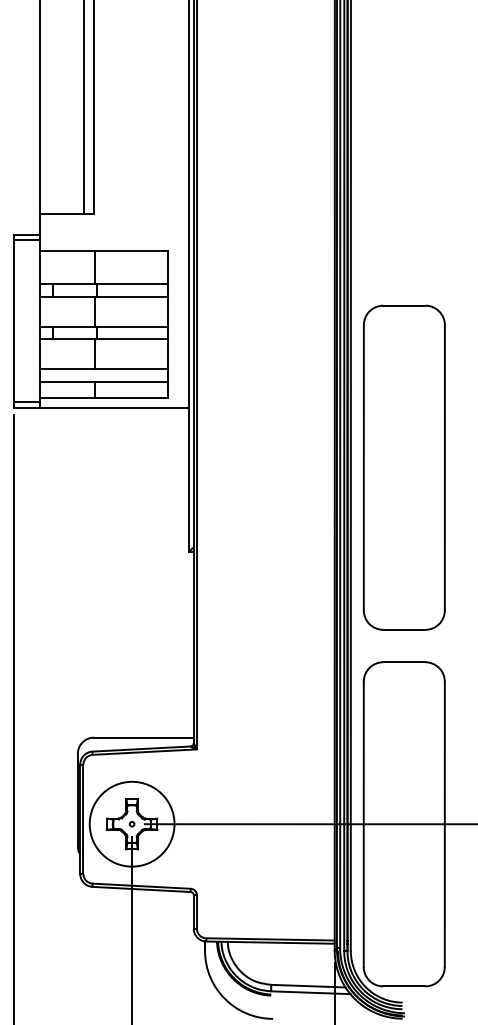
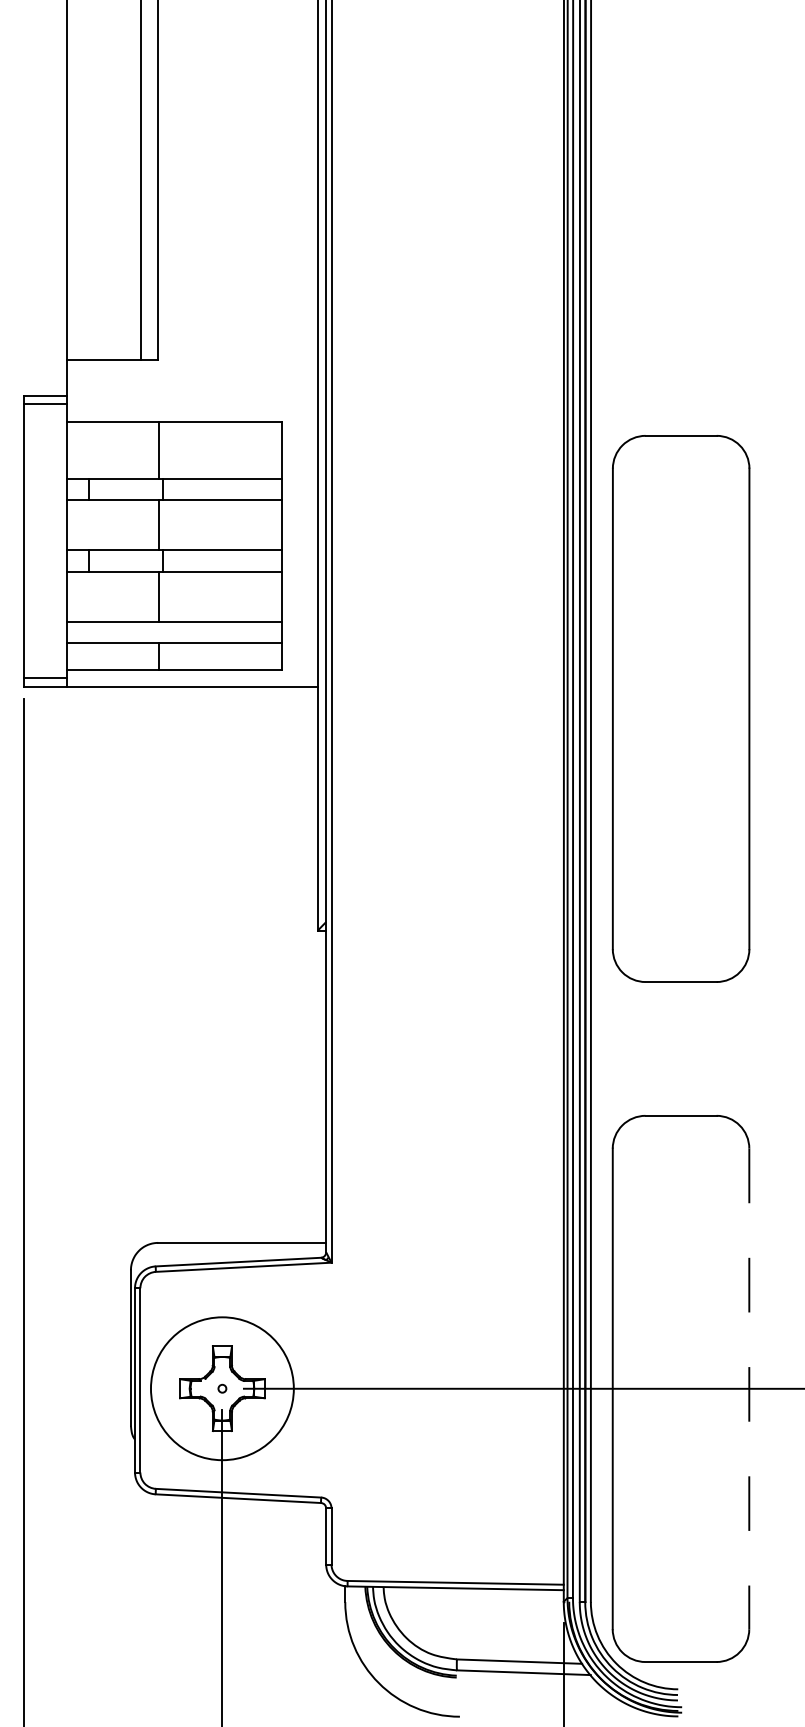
part: (403, 467) -> (679, 708), moved
line: (444, 824) -> (748, 1389), solid -> dashed

